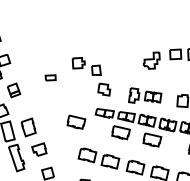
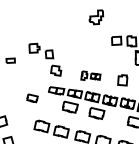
part: (151, 60) -> (96, 17), moved
part: (145, 95) -> (91, 75), size x0.7
part: (76, 121) -> (32, 97), size x0.7

